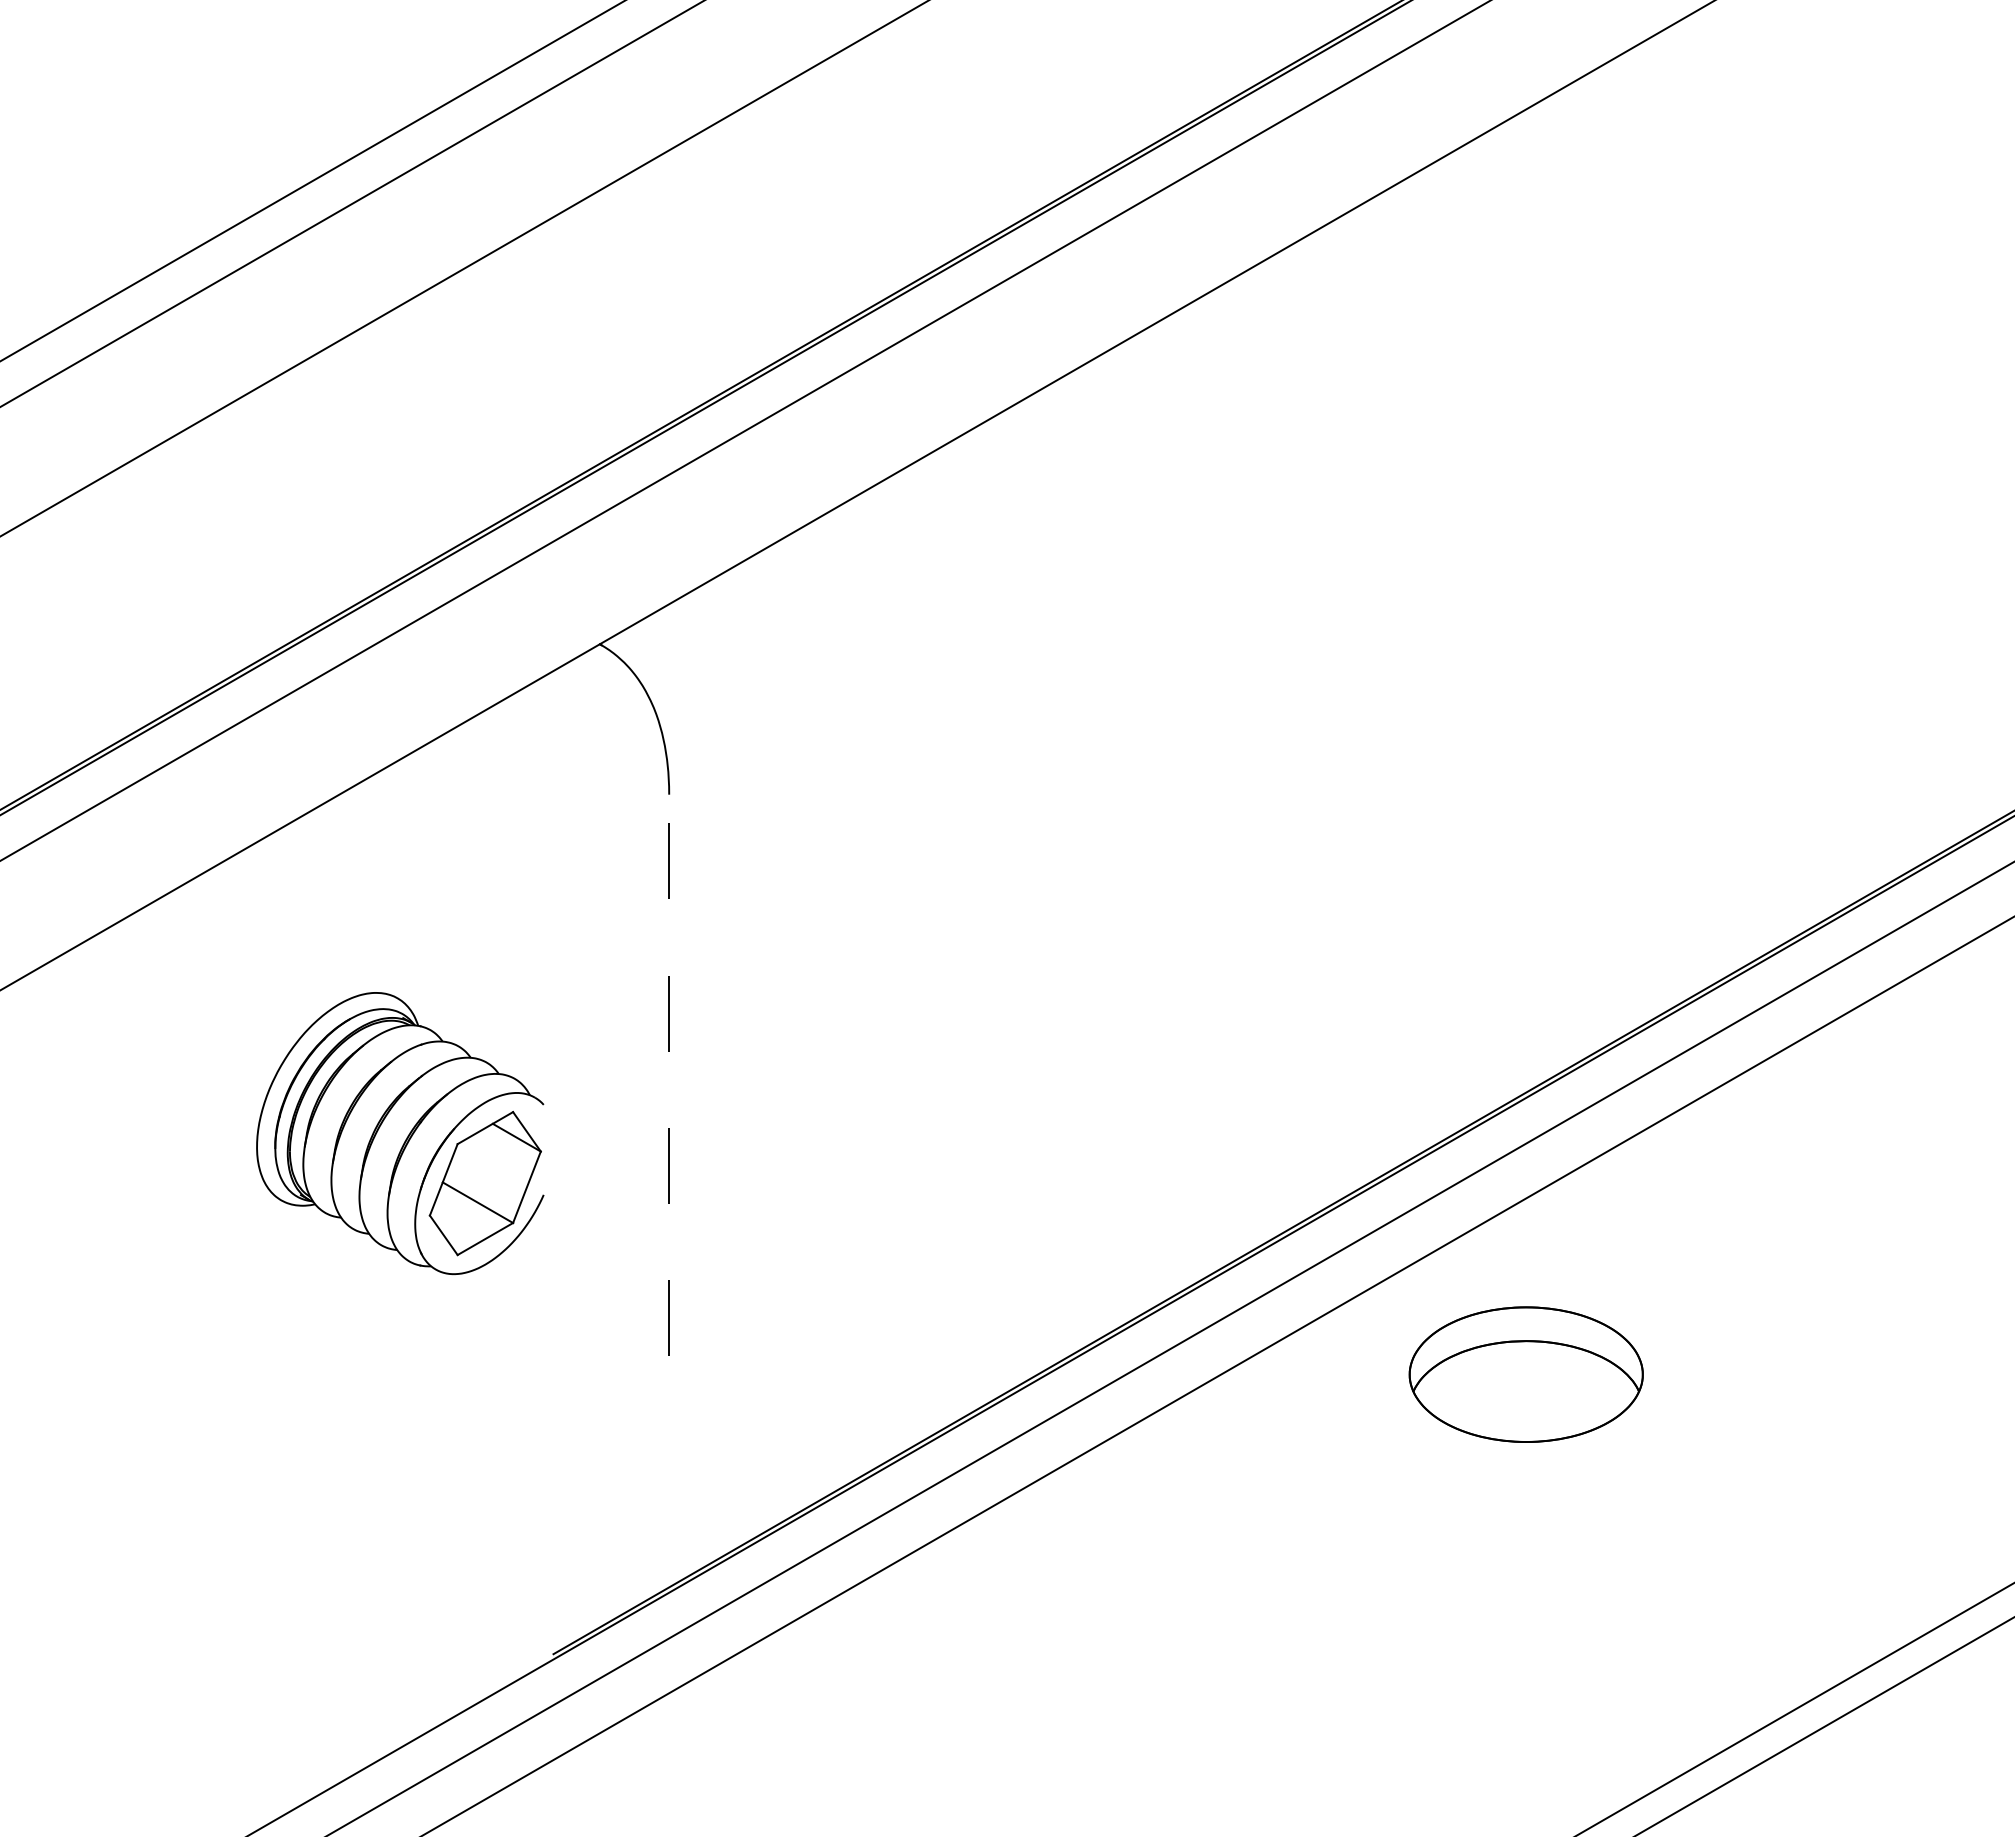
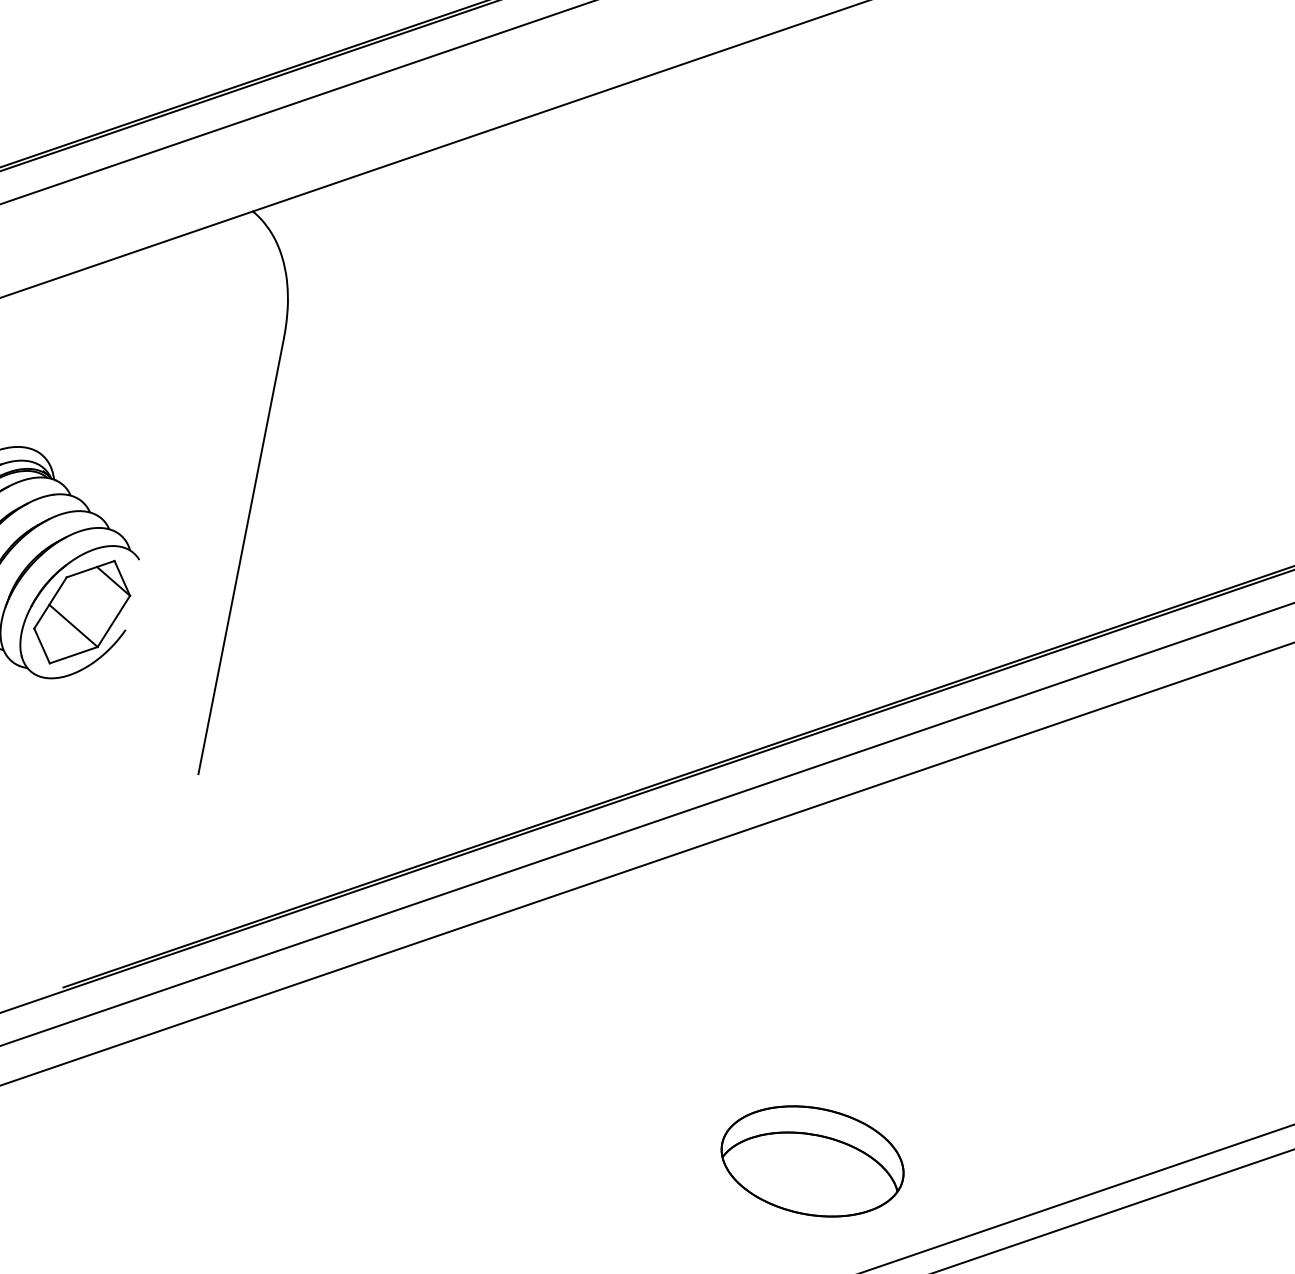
line: (669, 1075) -> (241, 556), dashed -> solid
part: (1525, 1374) -> (812, 1161), moved

